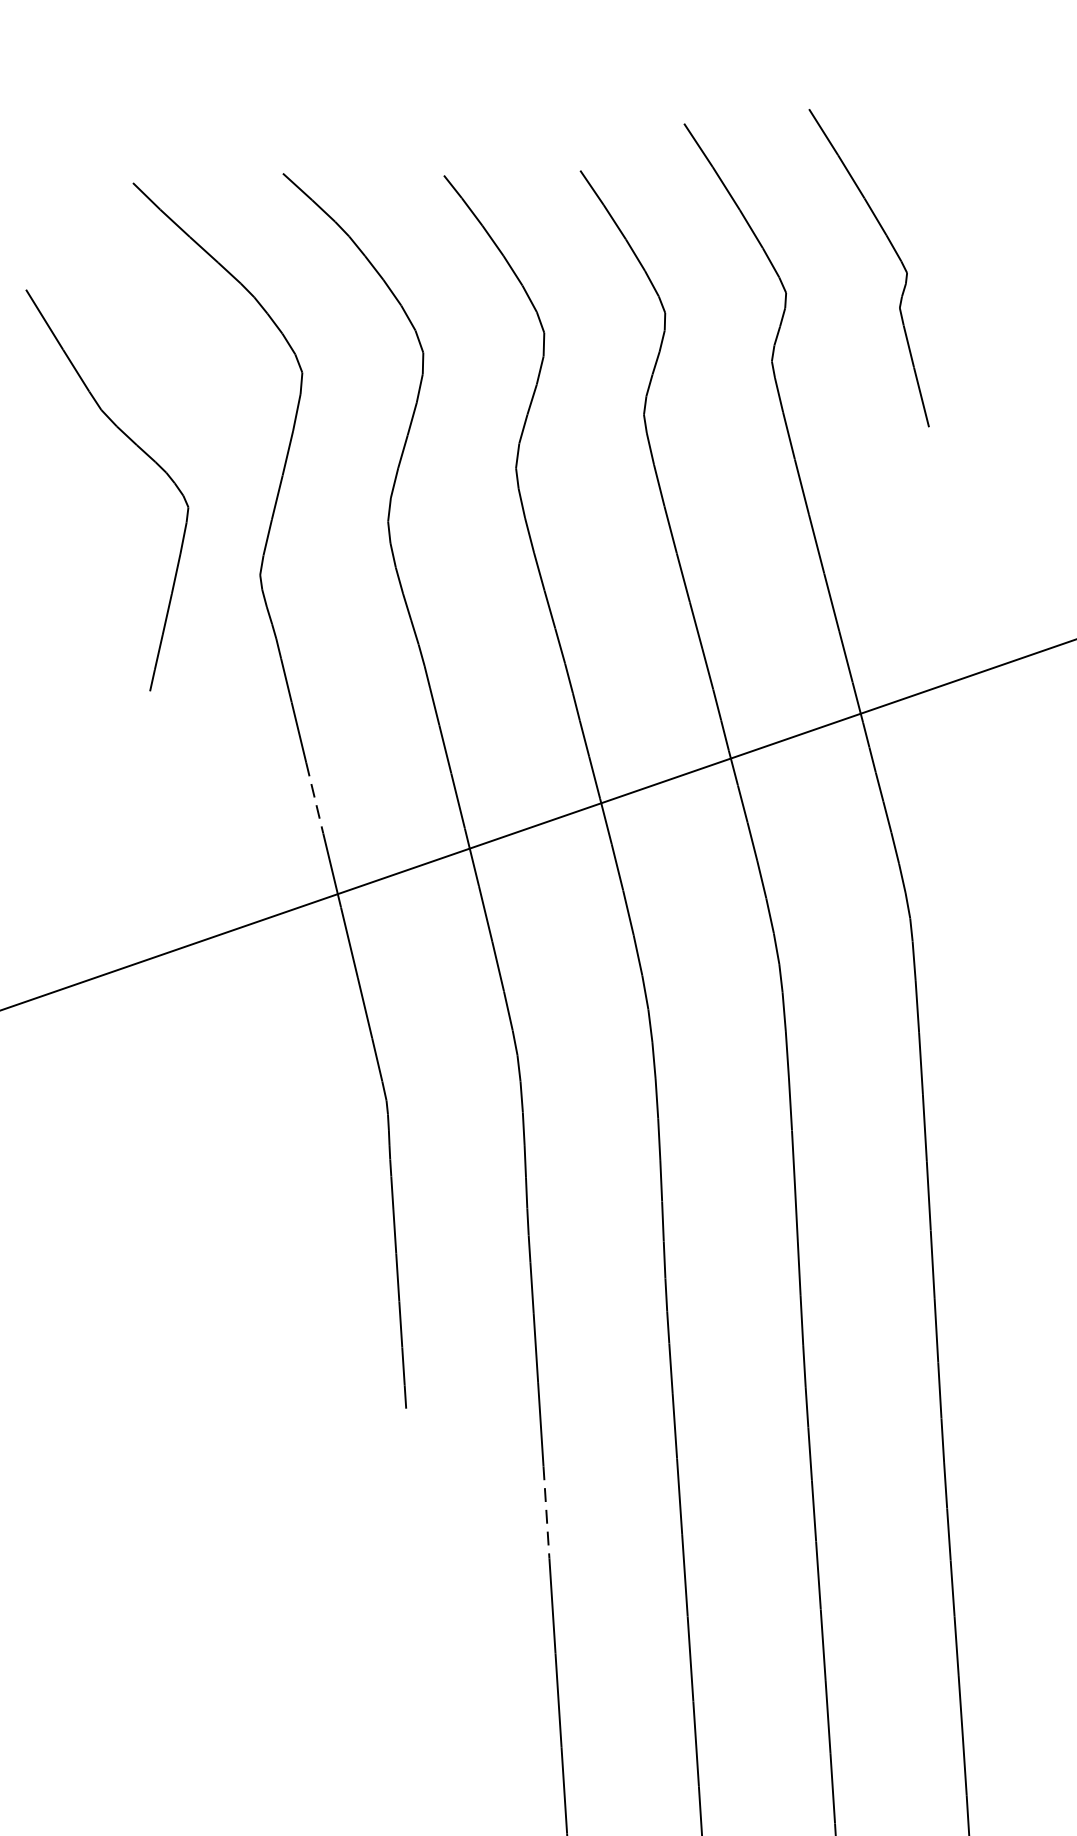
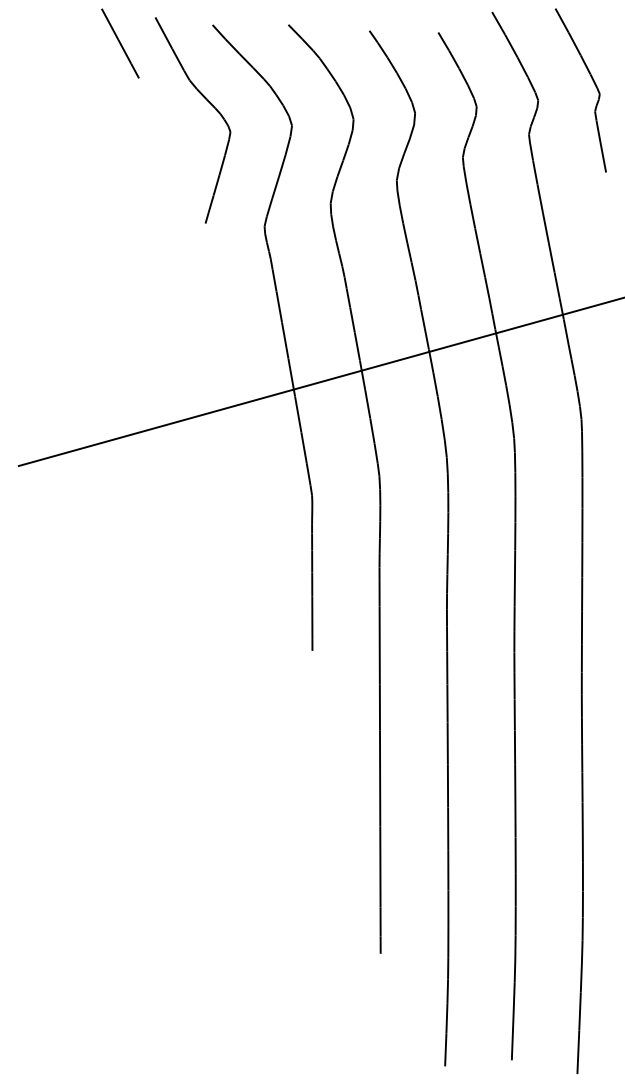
part: (143, 453) -> (209, 103), moved
line: (315, 798) -> (285, 340), dashed -> solid
line: (545, 1512) -> (379, 707), dashed -> solid

